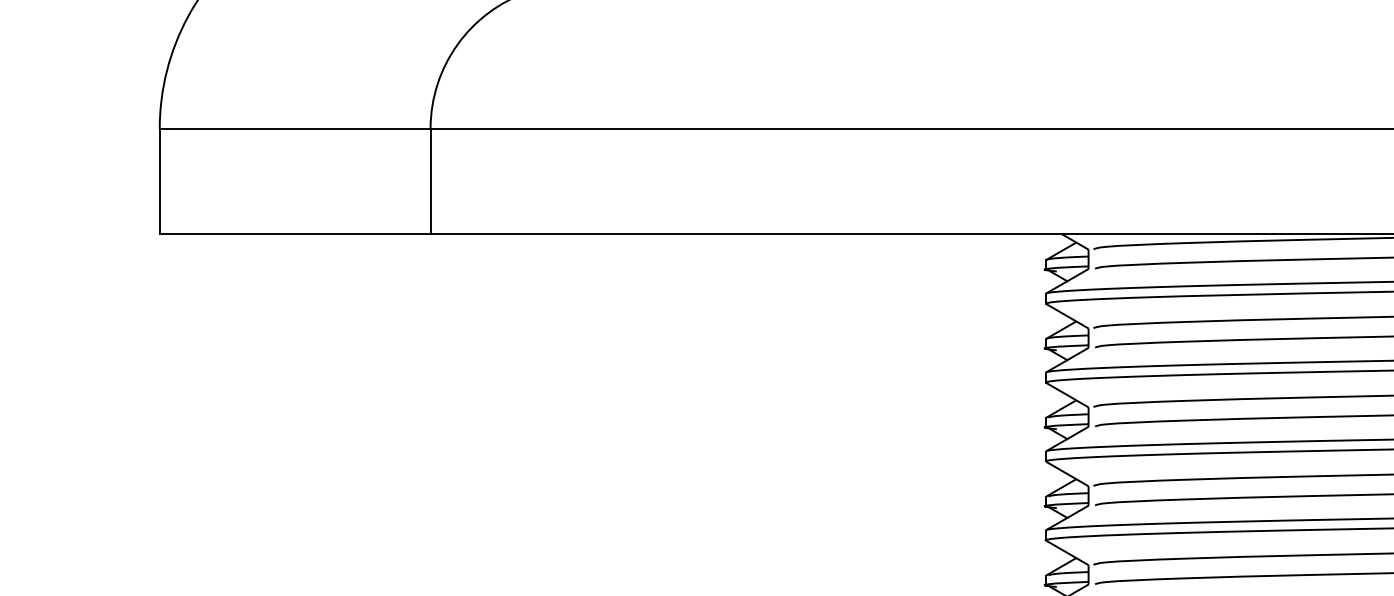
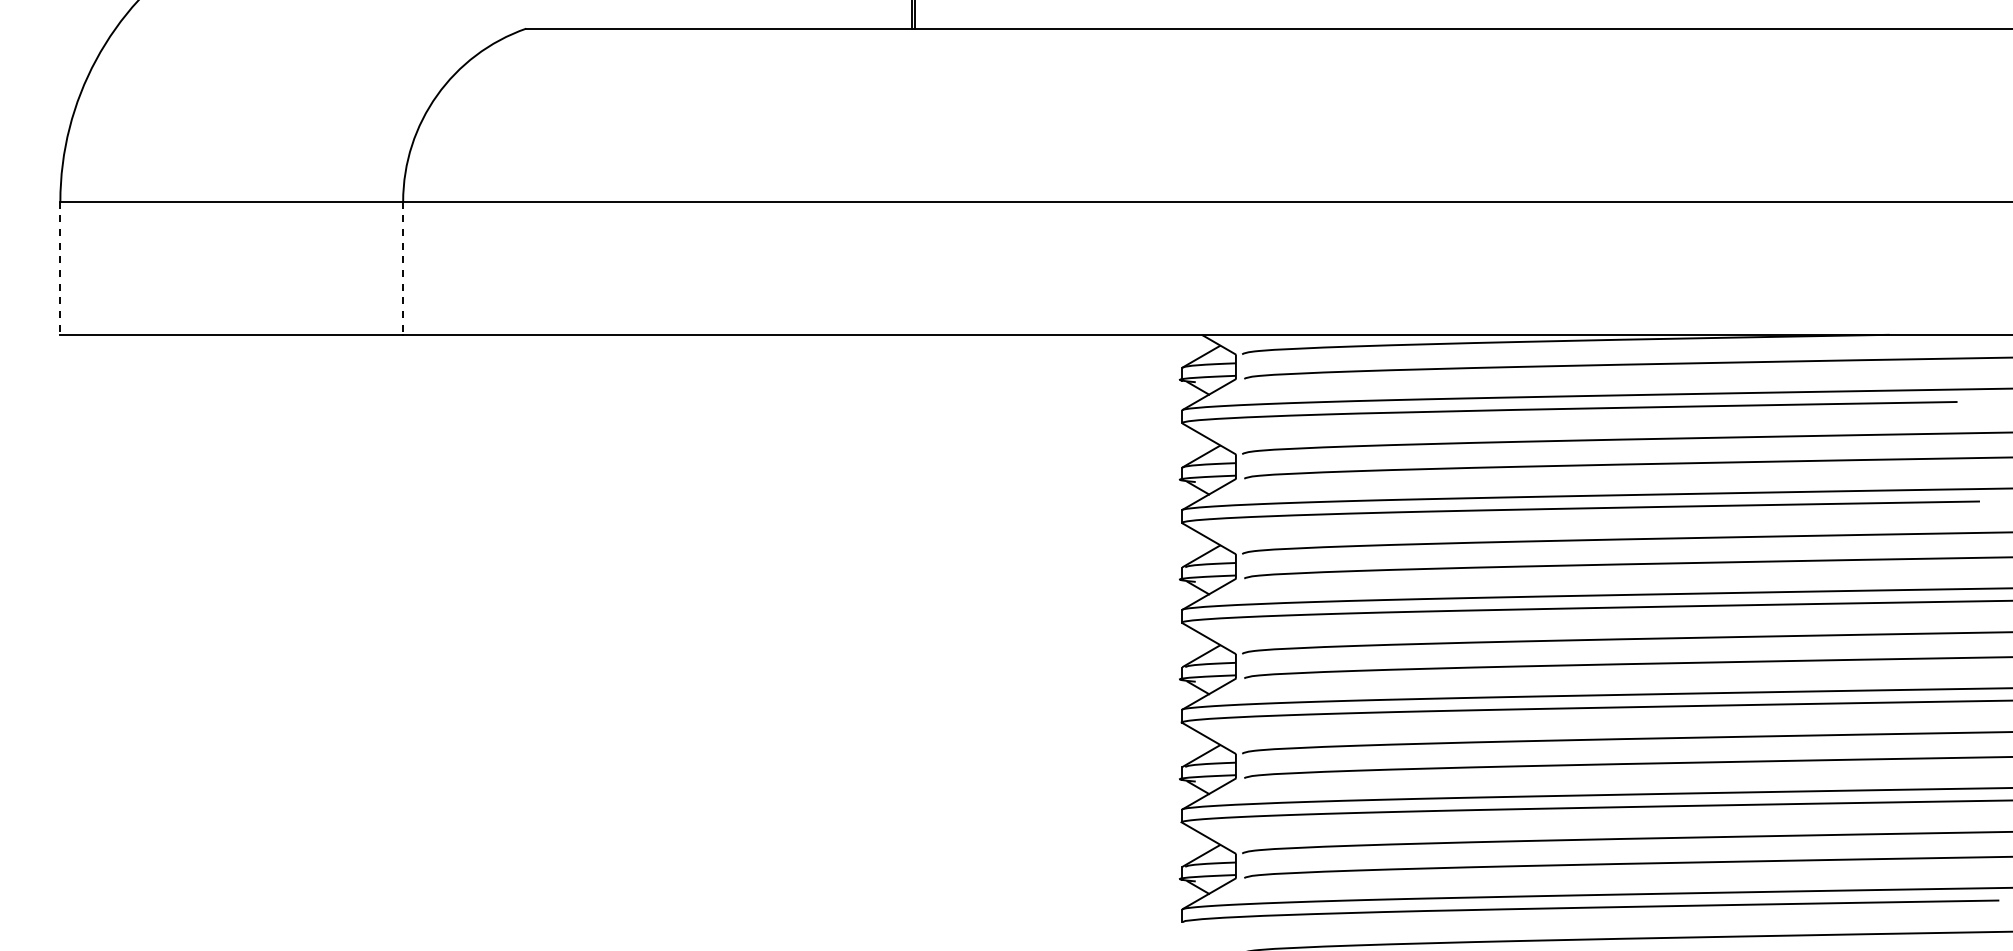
line: (159, 181) -> (60, 268), solid -> dashed
line: (430, 181) -> (403, 268), solid -> dashed

